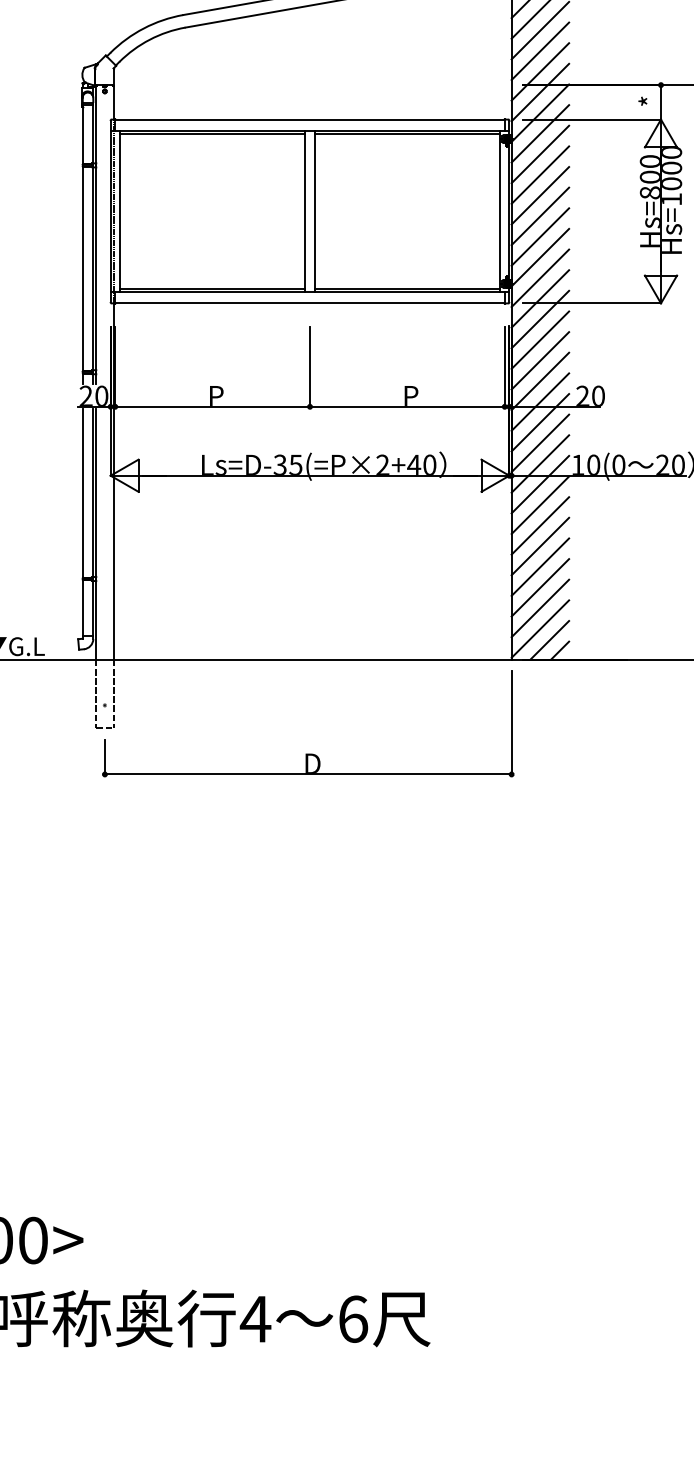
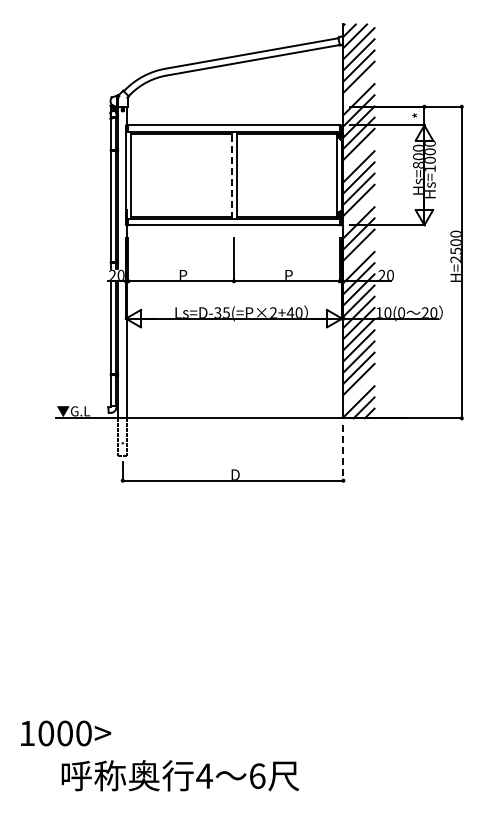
line: (539, 51) -> (358, 88), removed
line: (539, 174) -> (358, 155), removed
line: (305, 211) -> (231, 175), solid -> dashed
line: (539, 278) -> (358, 211), removed
line: (539, 359) -> (358, 255), removed
line: (539, 608) -> (358, 390), removed
line: (511, 724) -> (343, 453), solid -> dashed

